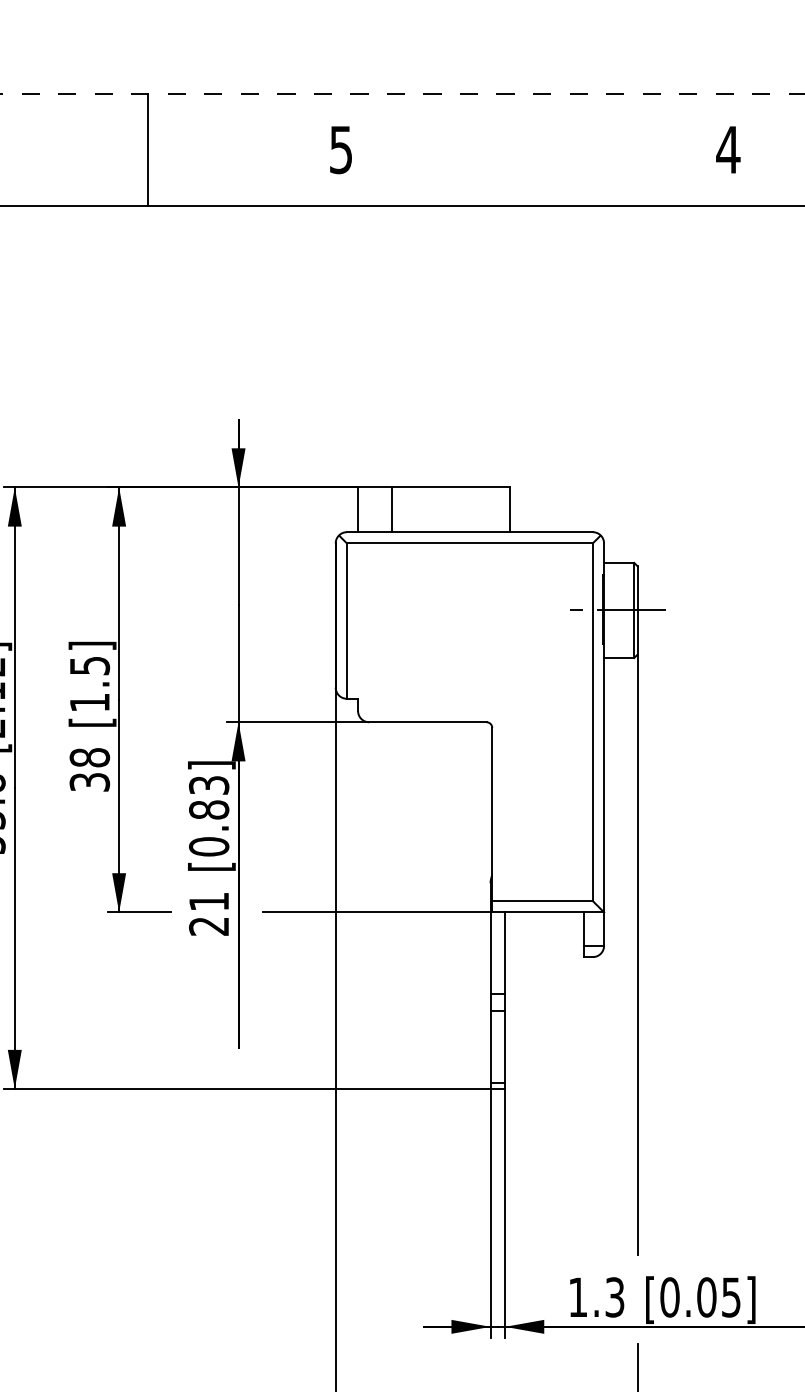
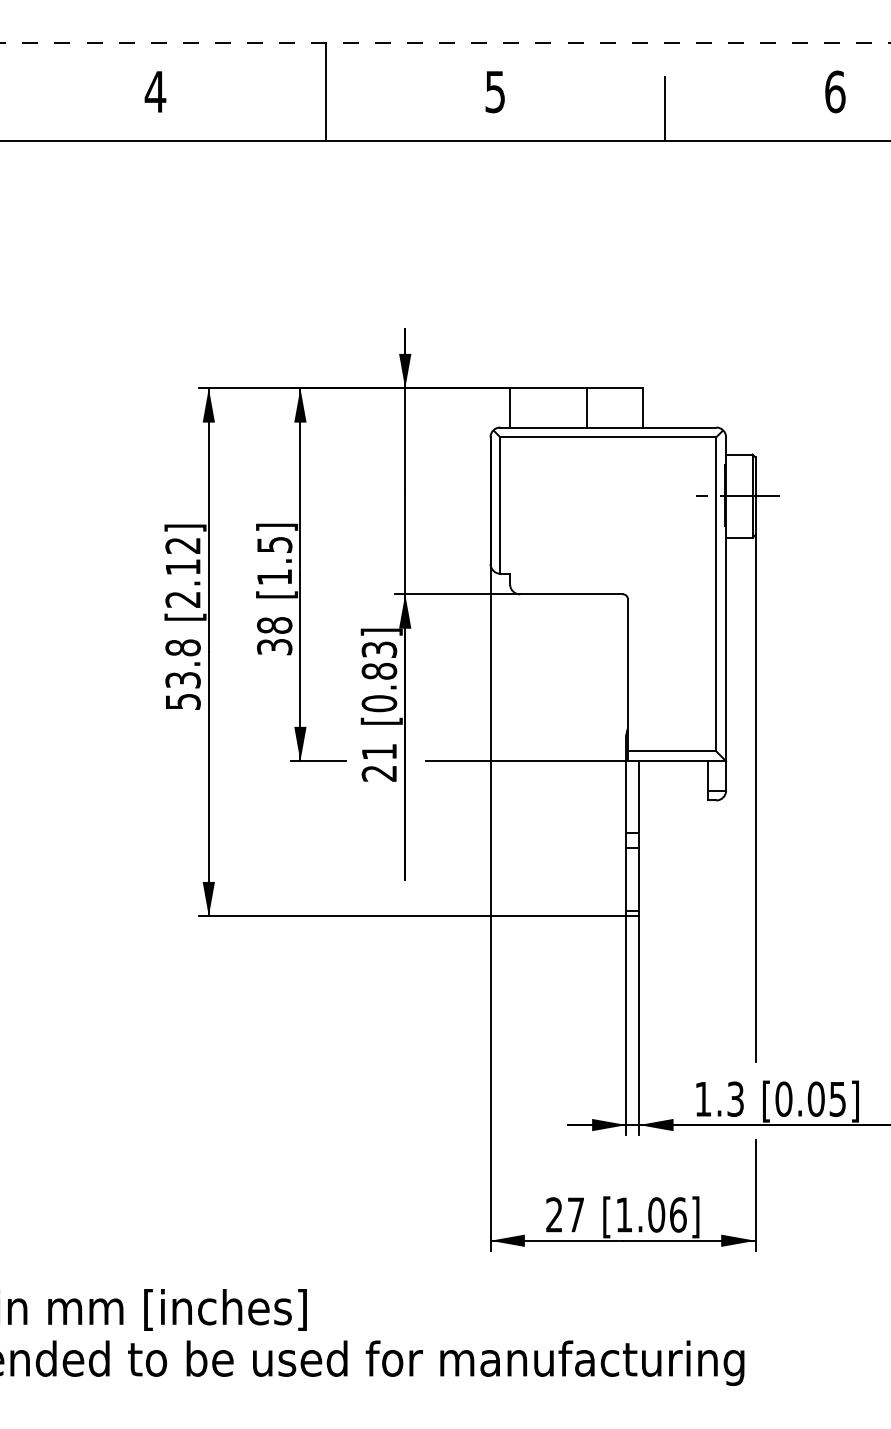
text: (727, 149) -> (834, 91), 4 -> 6
line: (535, 169) -> (665, 109), added
line: (391, 509) -> (586, 407), moved

